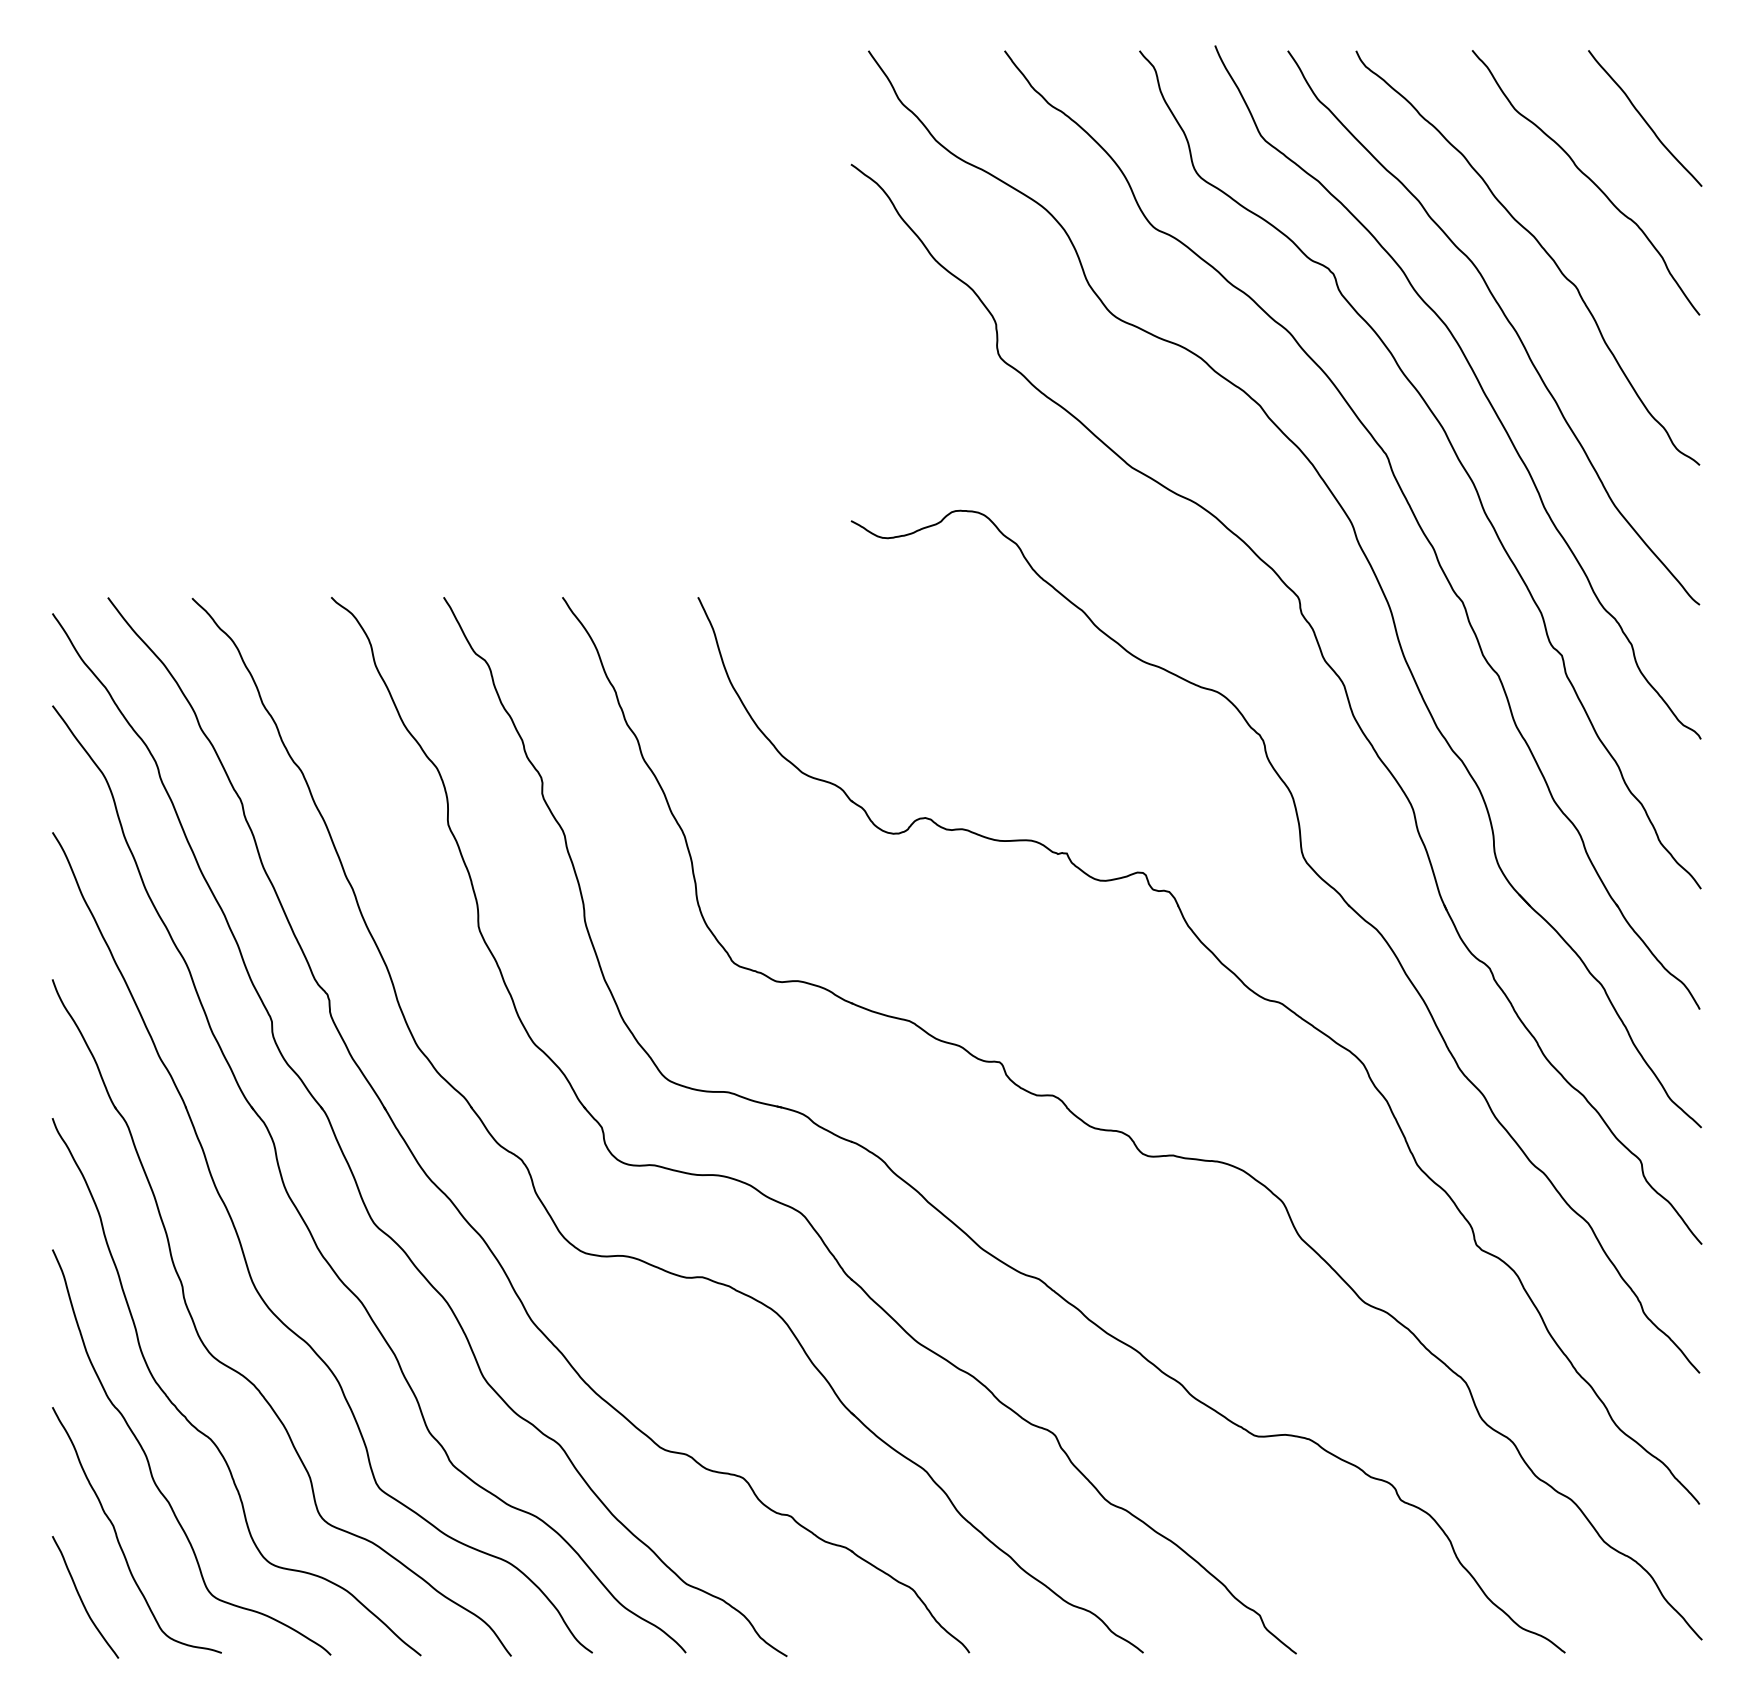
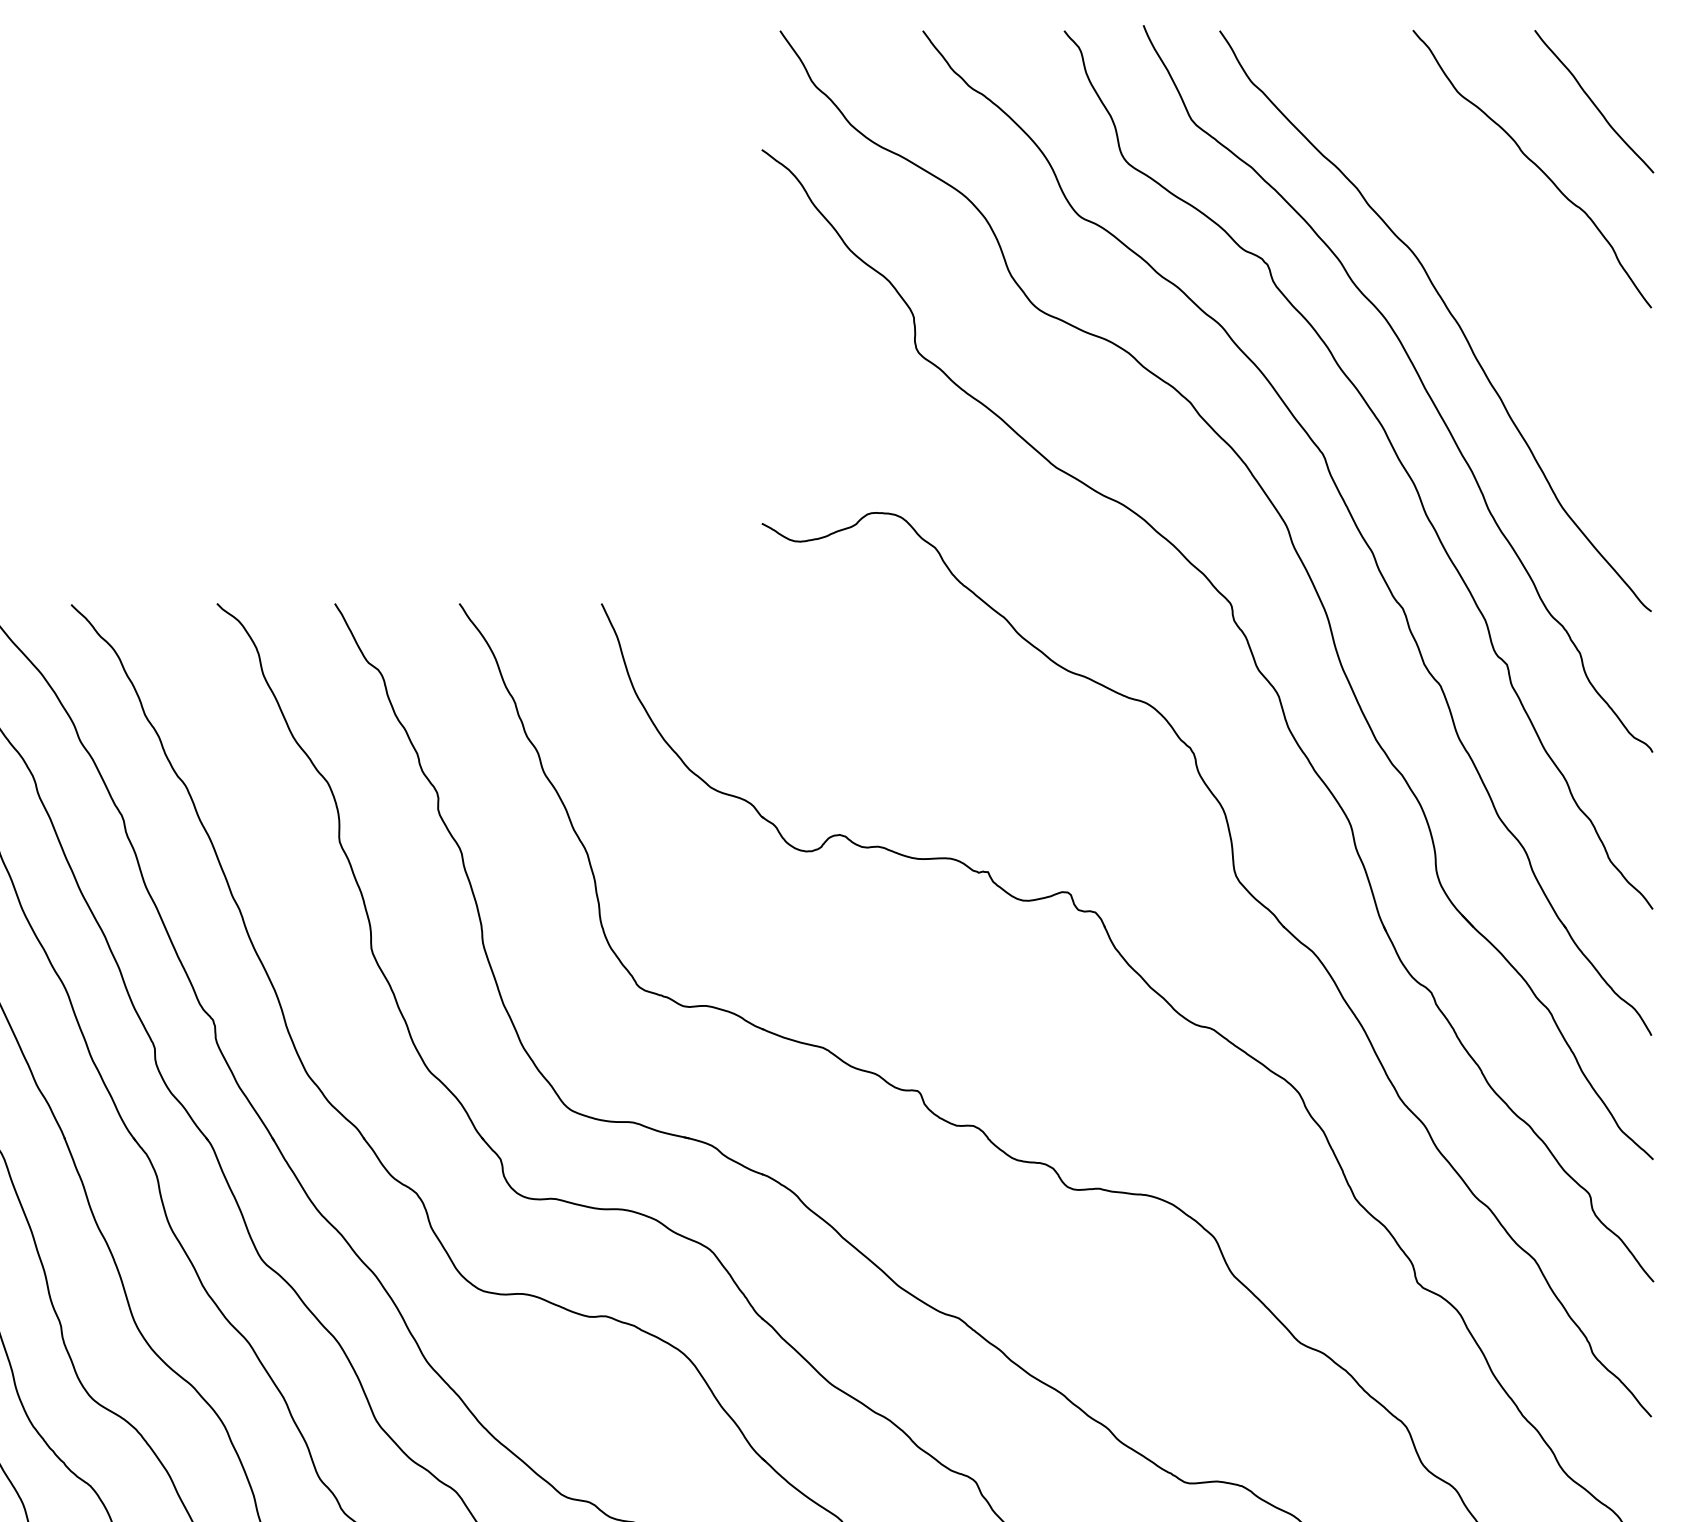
curve: (1539, 245) -> (1483, 234), removed

